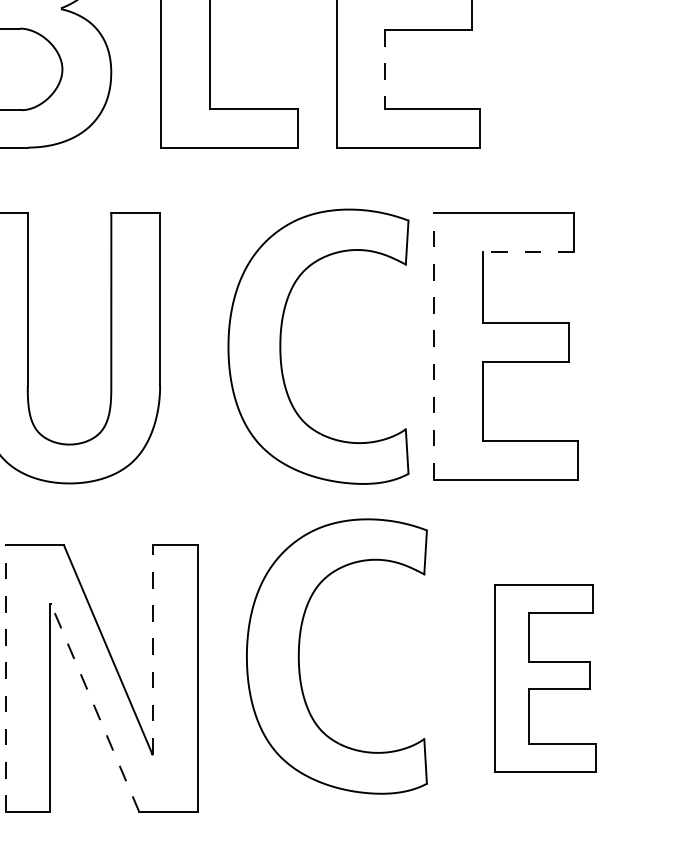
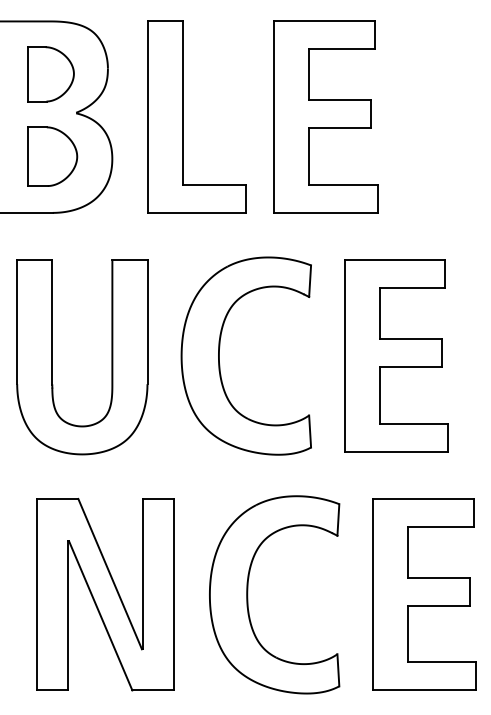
line: (385, 70) -> (309, 157), dashed -> solid
line: (528, 252) -> (412, 288), dashed -> solid
part: (281, 345) -> (219, 355), moved
line: (434, 345) -> (344, 355), dashed -> solid
line: (153, 649) -> (142, 573), dashed -> solid
part: (300, 656) -> (248, 594), moved
line: (5, 678) -> (36, 594), dashed -> solid
part: (545, 678) -> (424, 594), size x1.43
line: (94, 707) -> (100, 615), dashed -> solid

